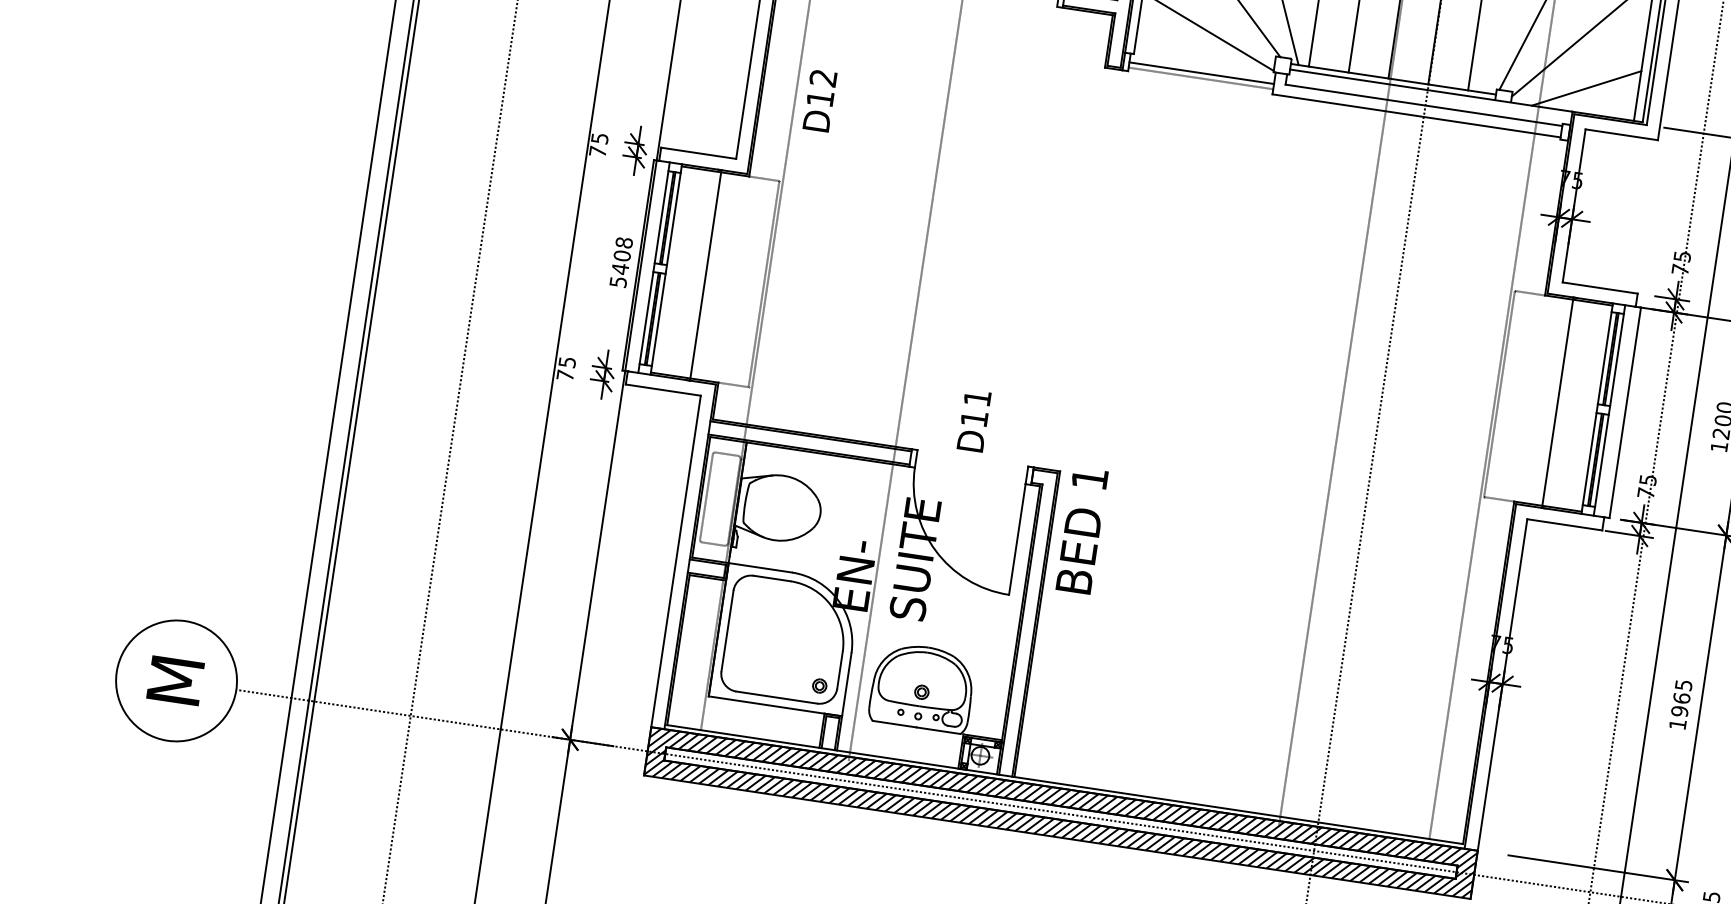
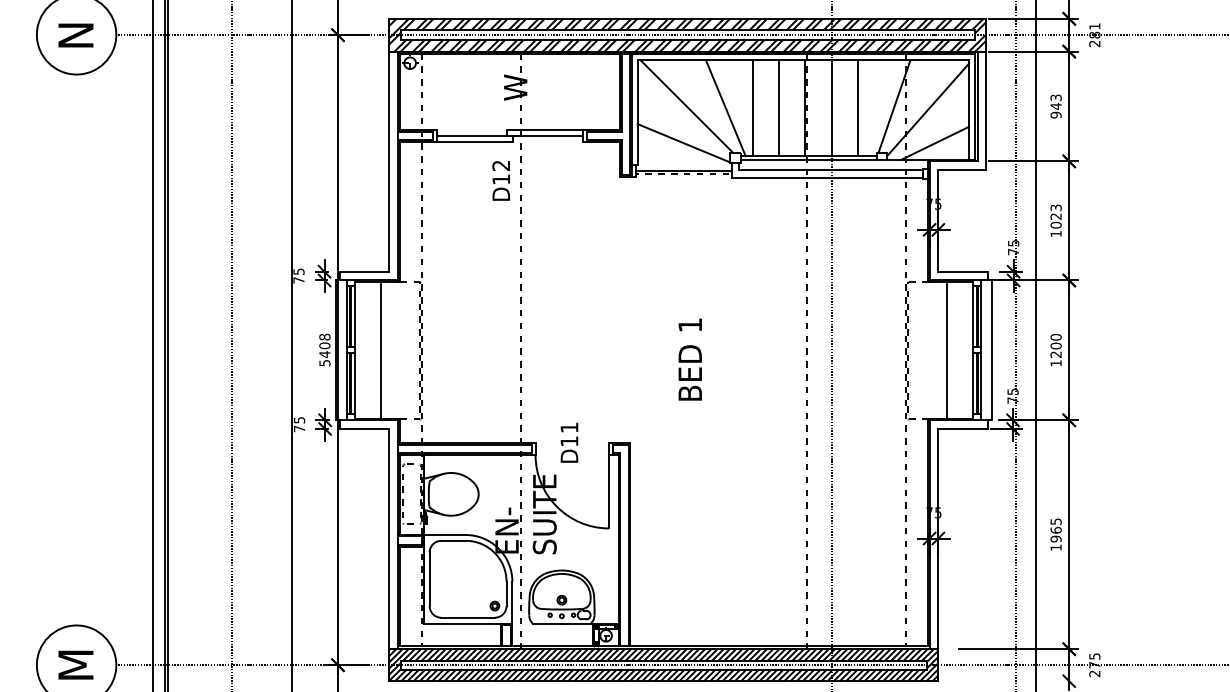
text: (818, 100) -> (500, 180), moved
text: (974, 420) -> (569, 442), moved
text: (1080, 530) -> (689, 359), moved

